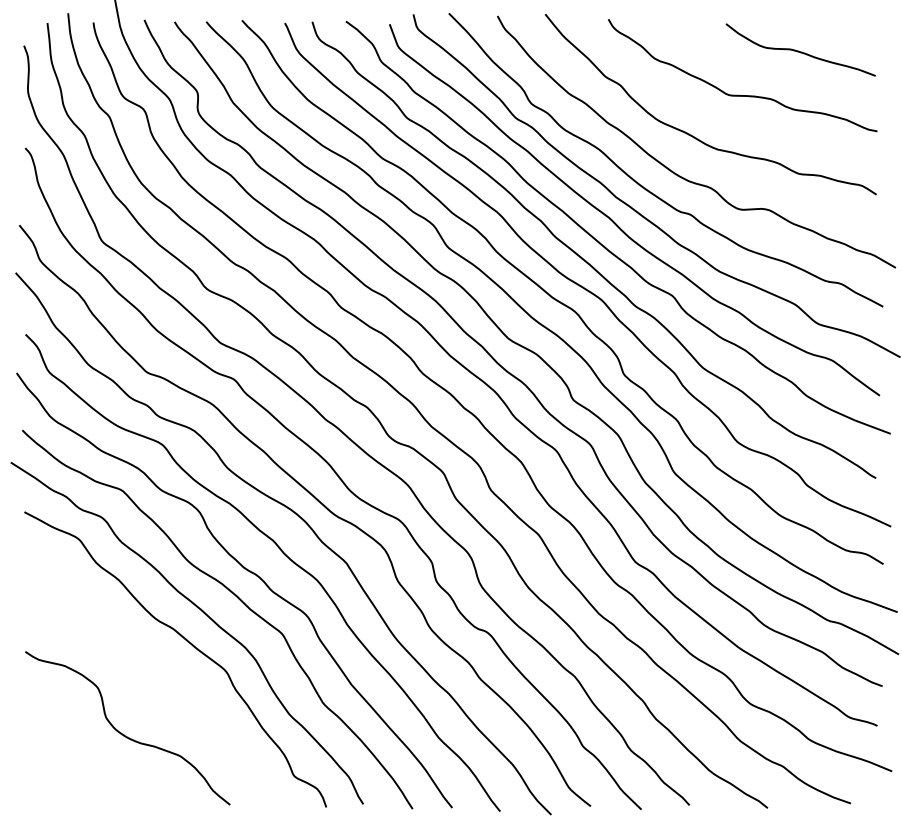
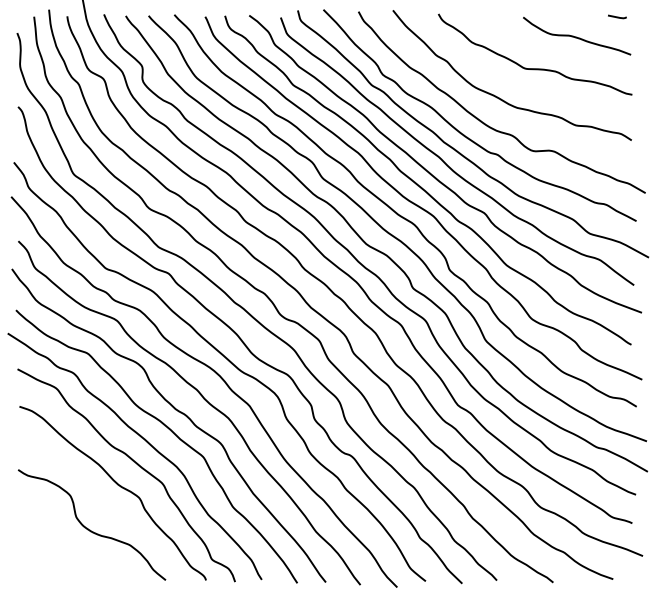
line: (856, 22) -> (617, 16), added
curve: (163, 673) -> (117, 485), added

